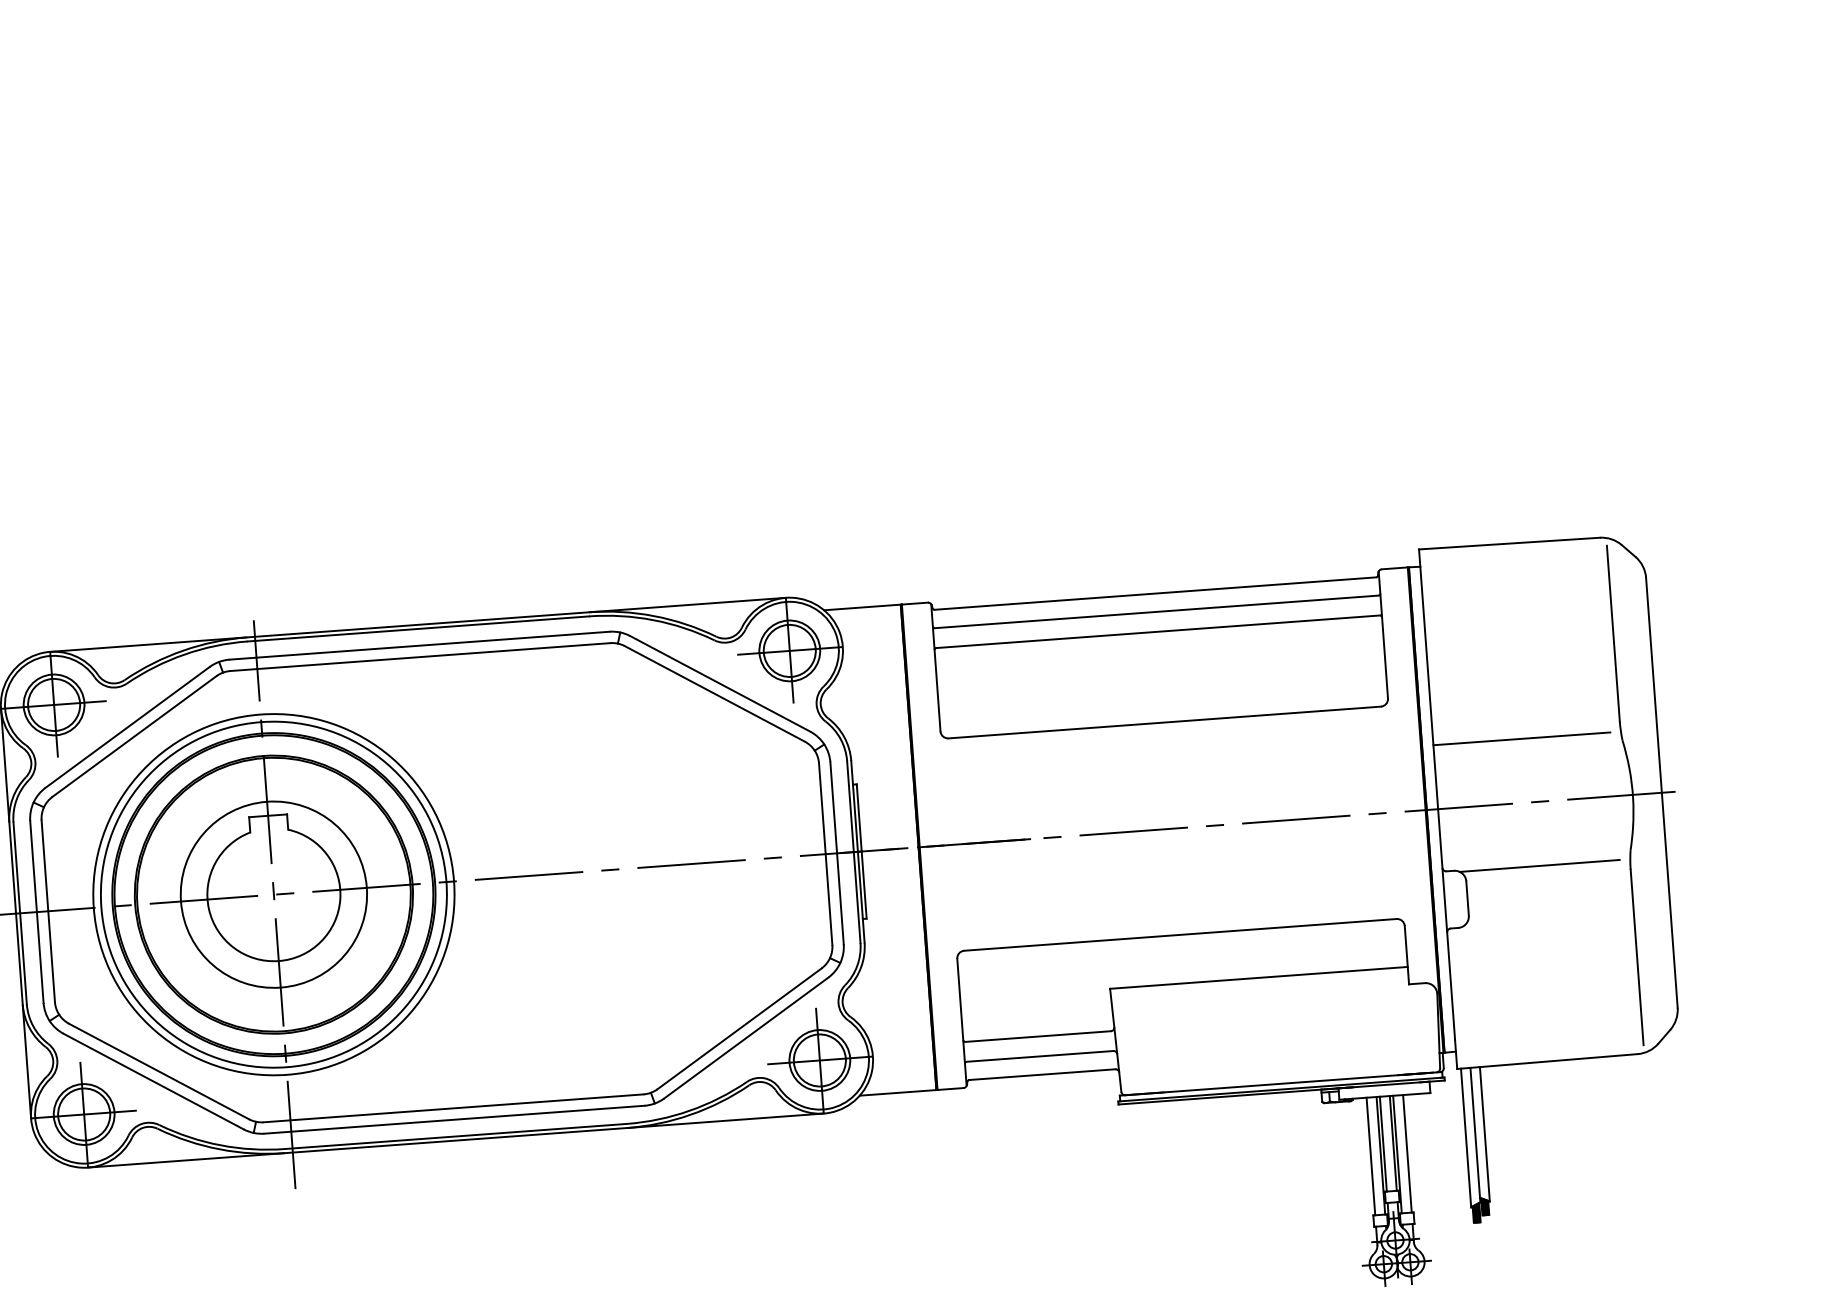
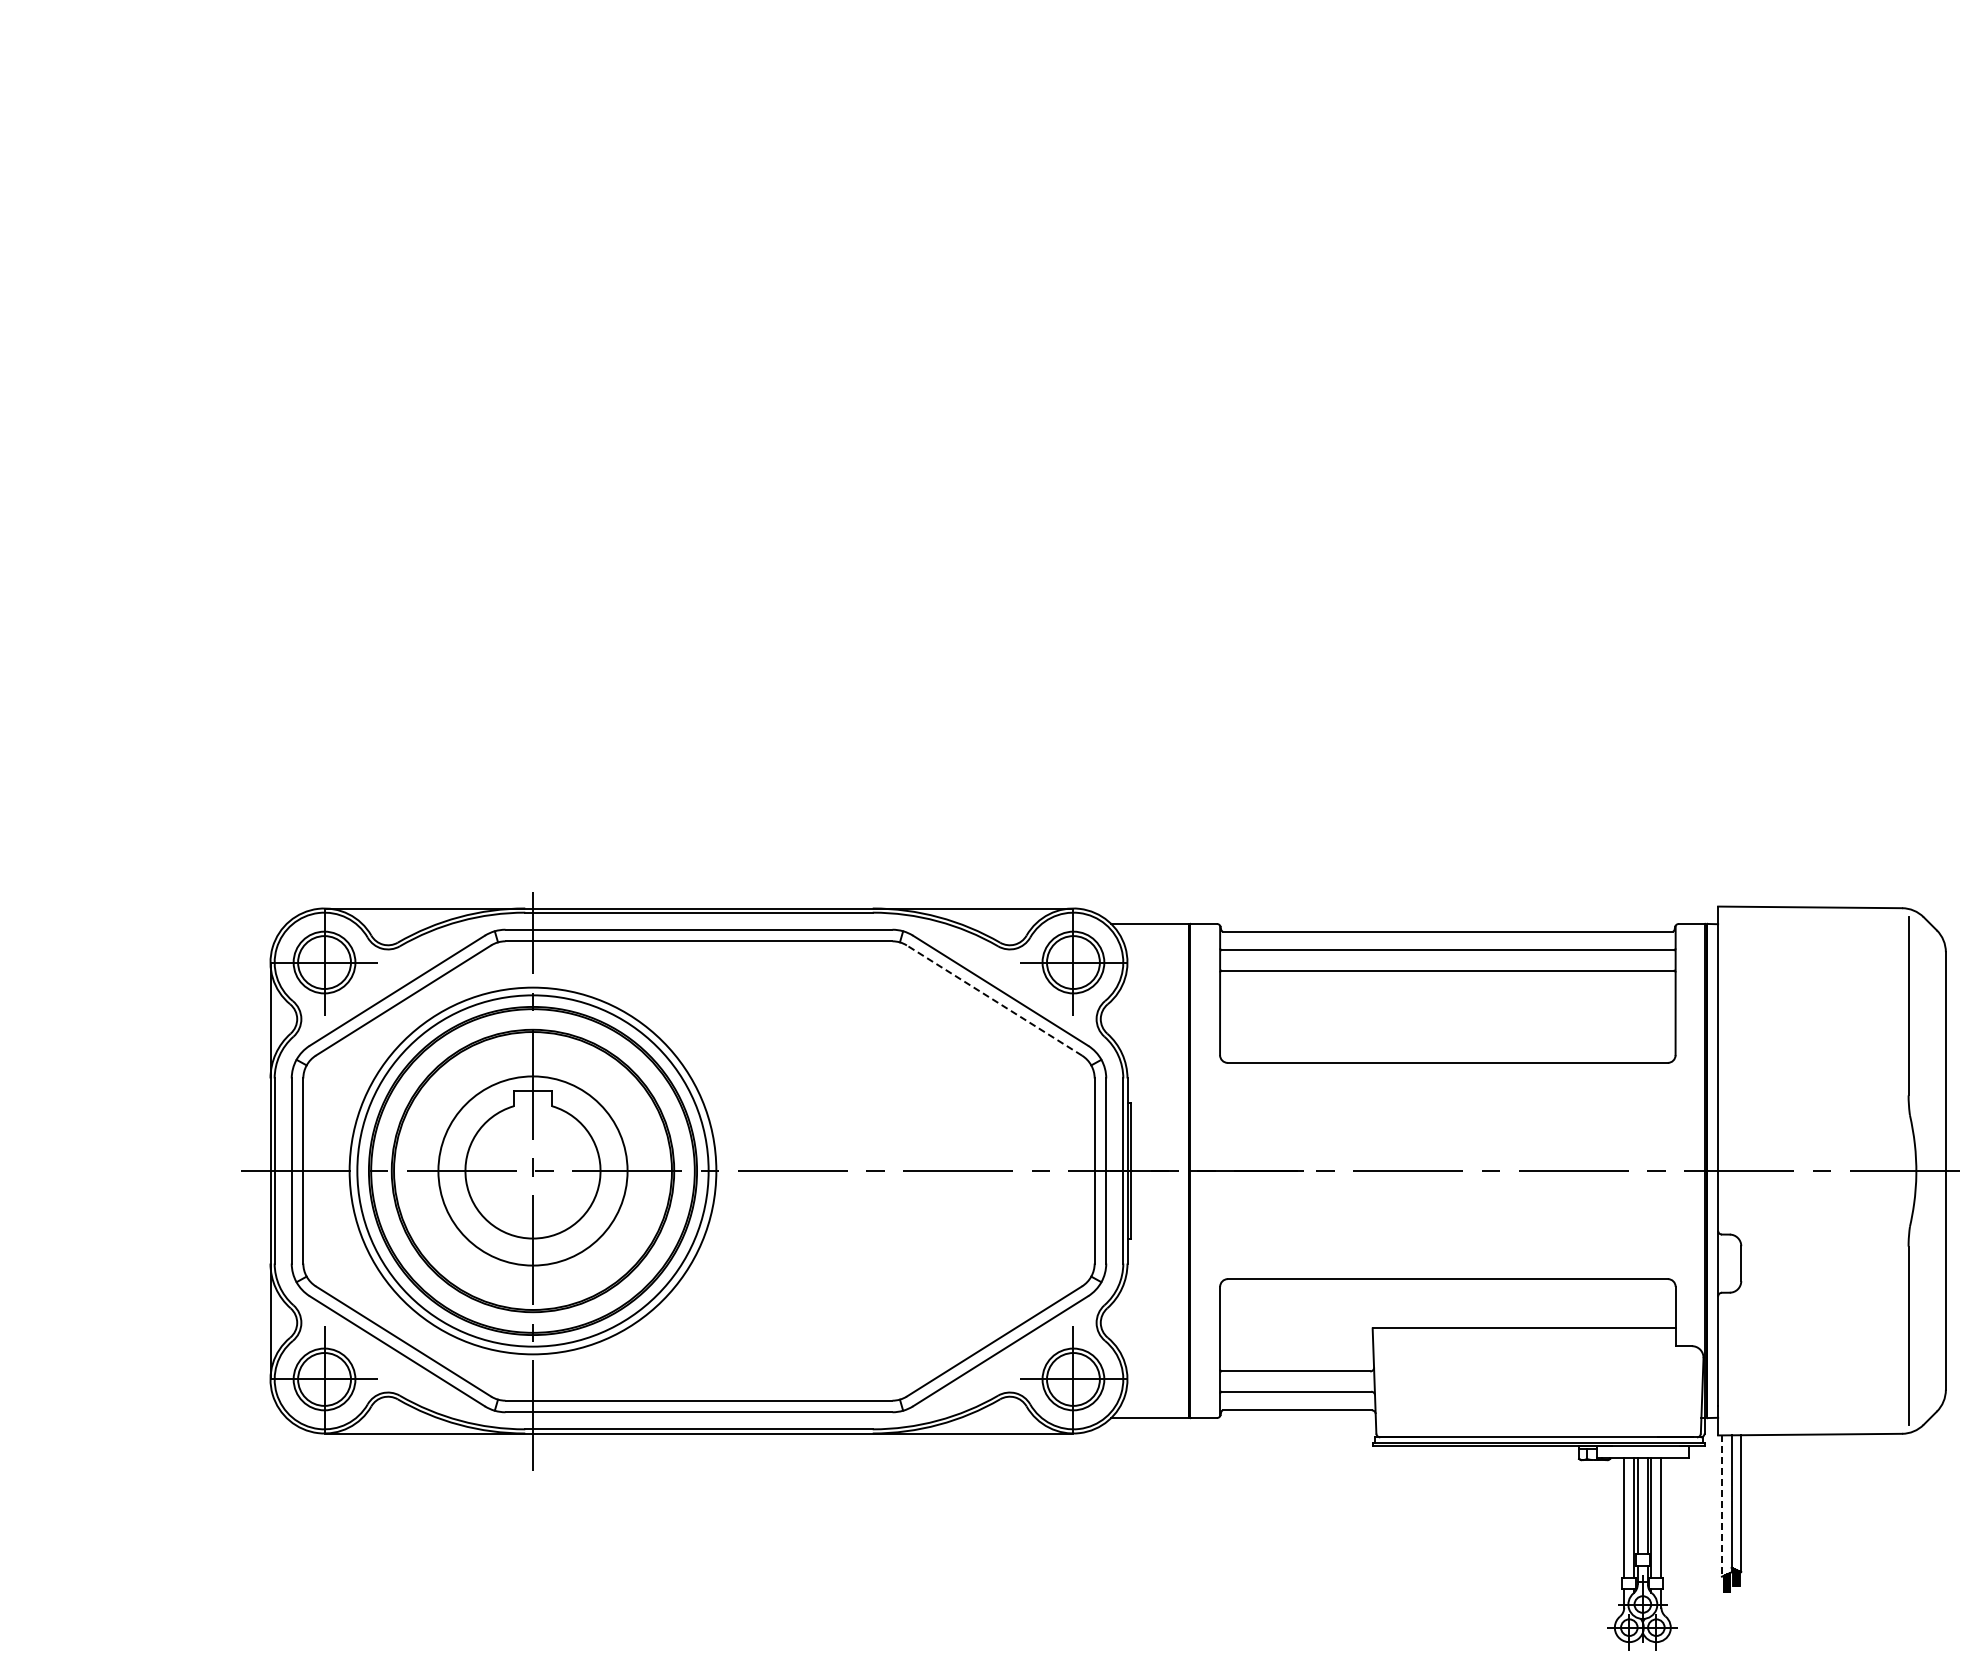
line: (714, 693) -> (994, 1000), solid -> dashed
line: (1522, 738) -> (1808, 1105), removed
line: (1539, 865) -> (1816, 1235), removed
line: (1465, 1138) -> (1721, 1506), solid -> dashed

